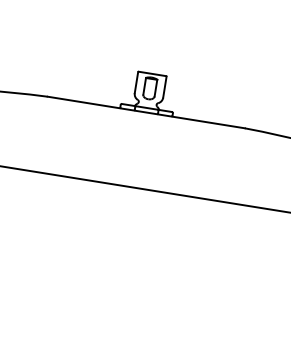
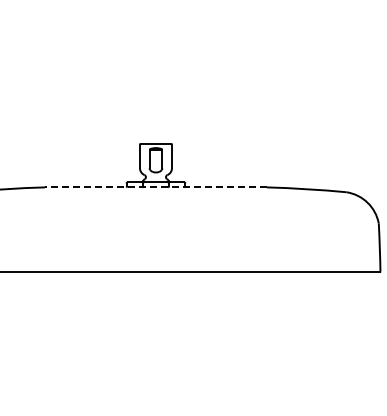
line: (146, 112) -> (156, 187), solid -> dashed

